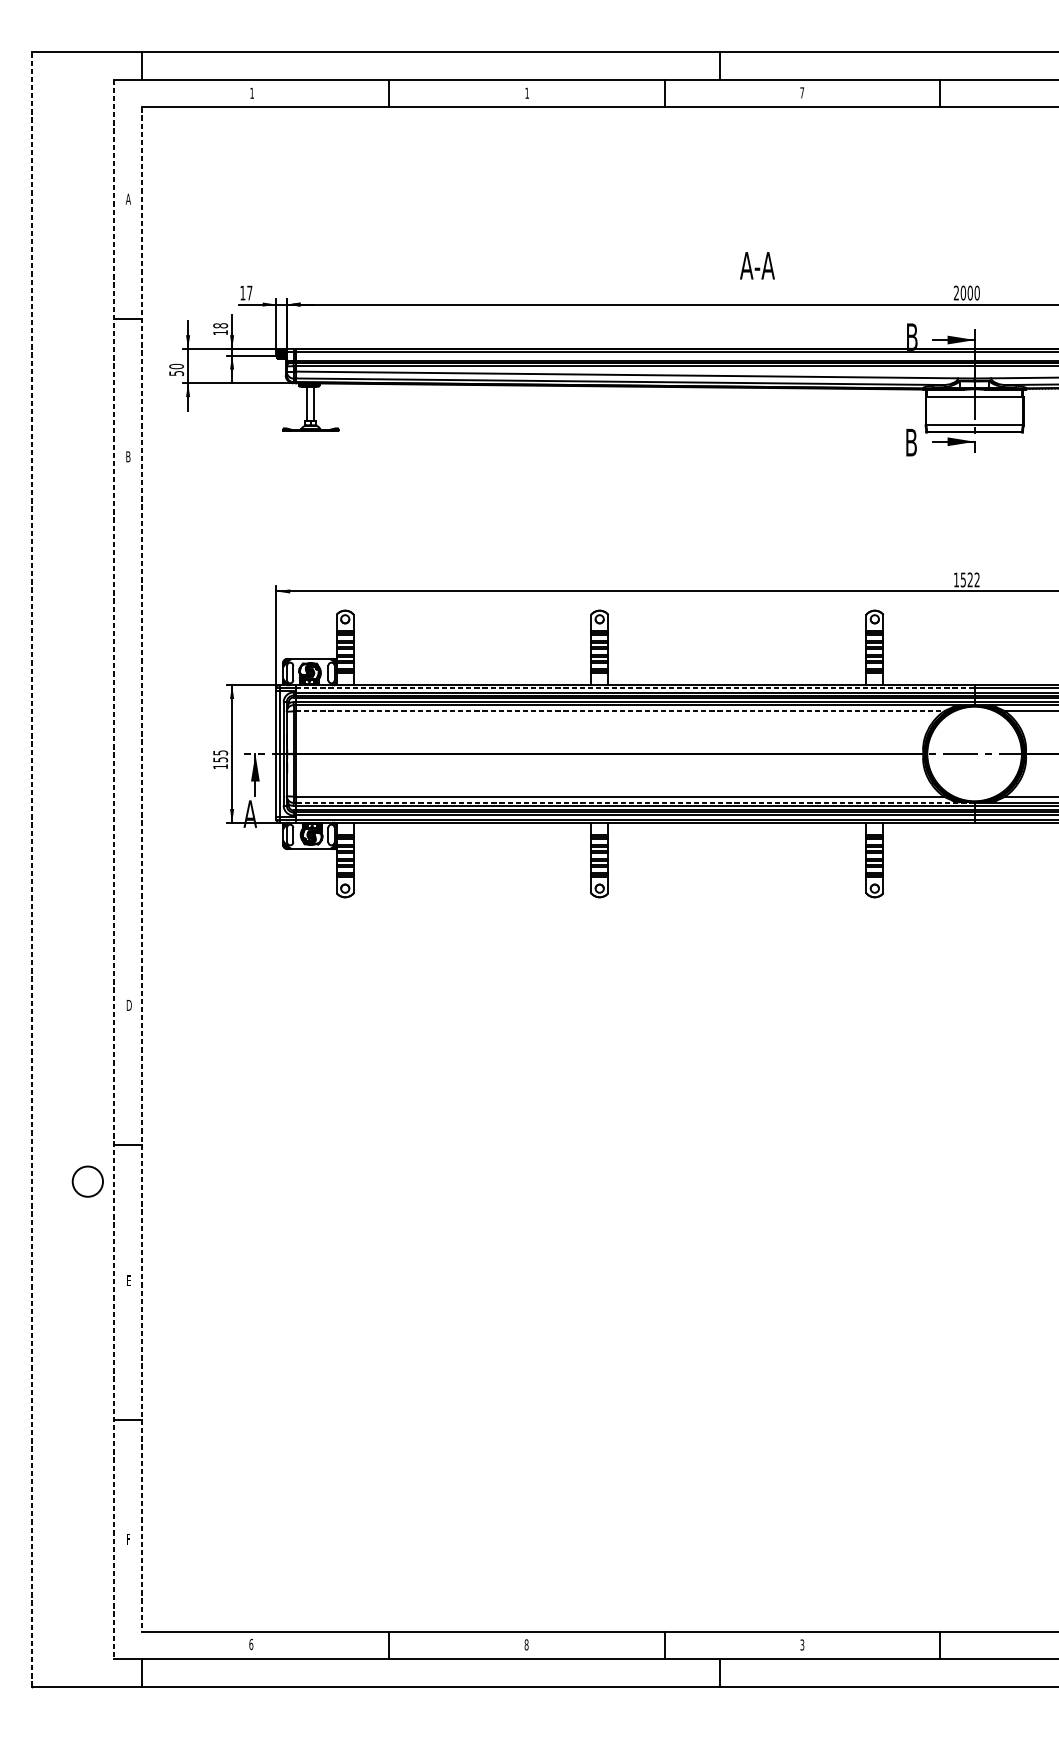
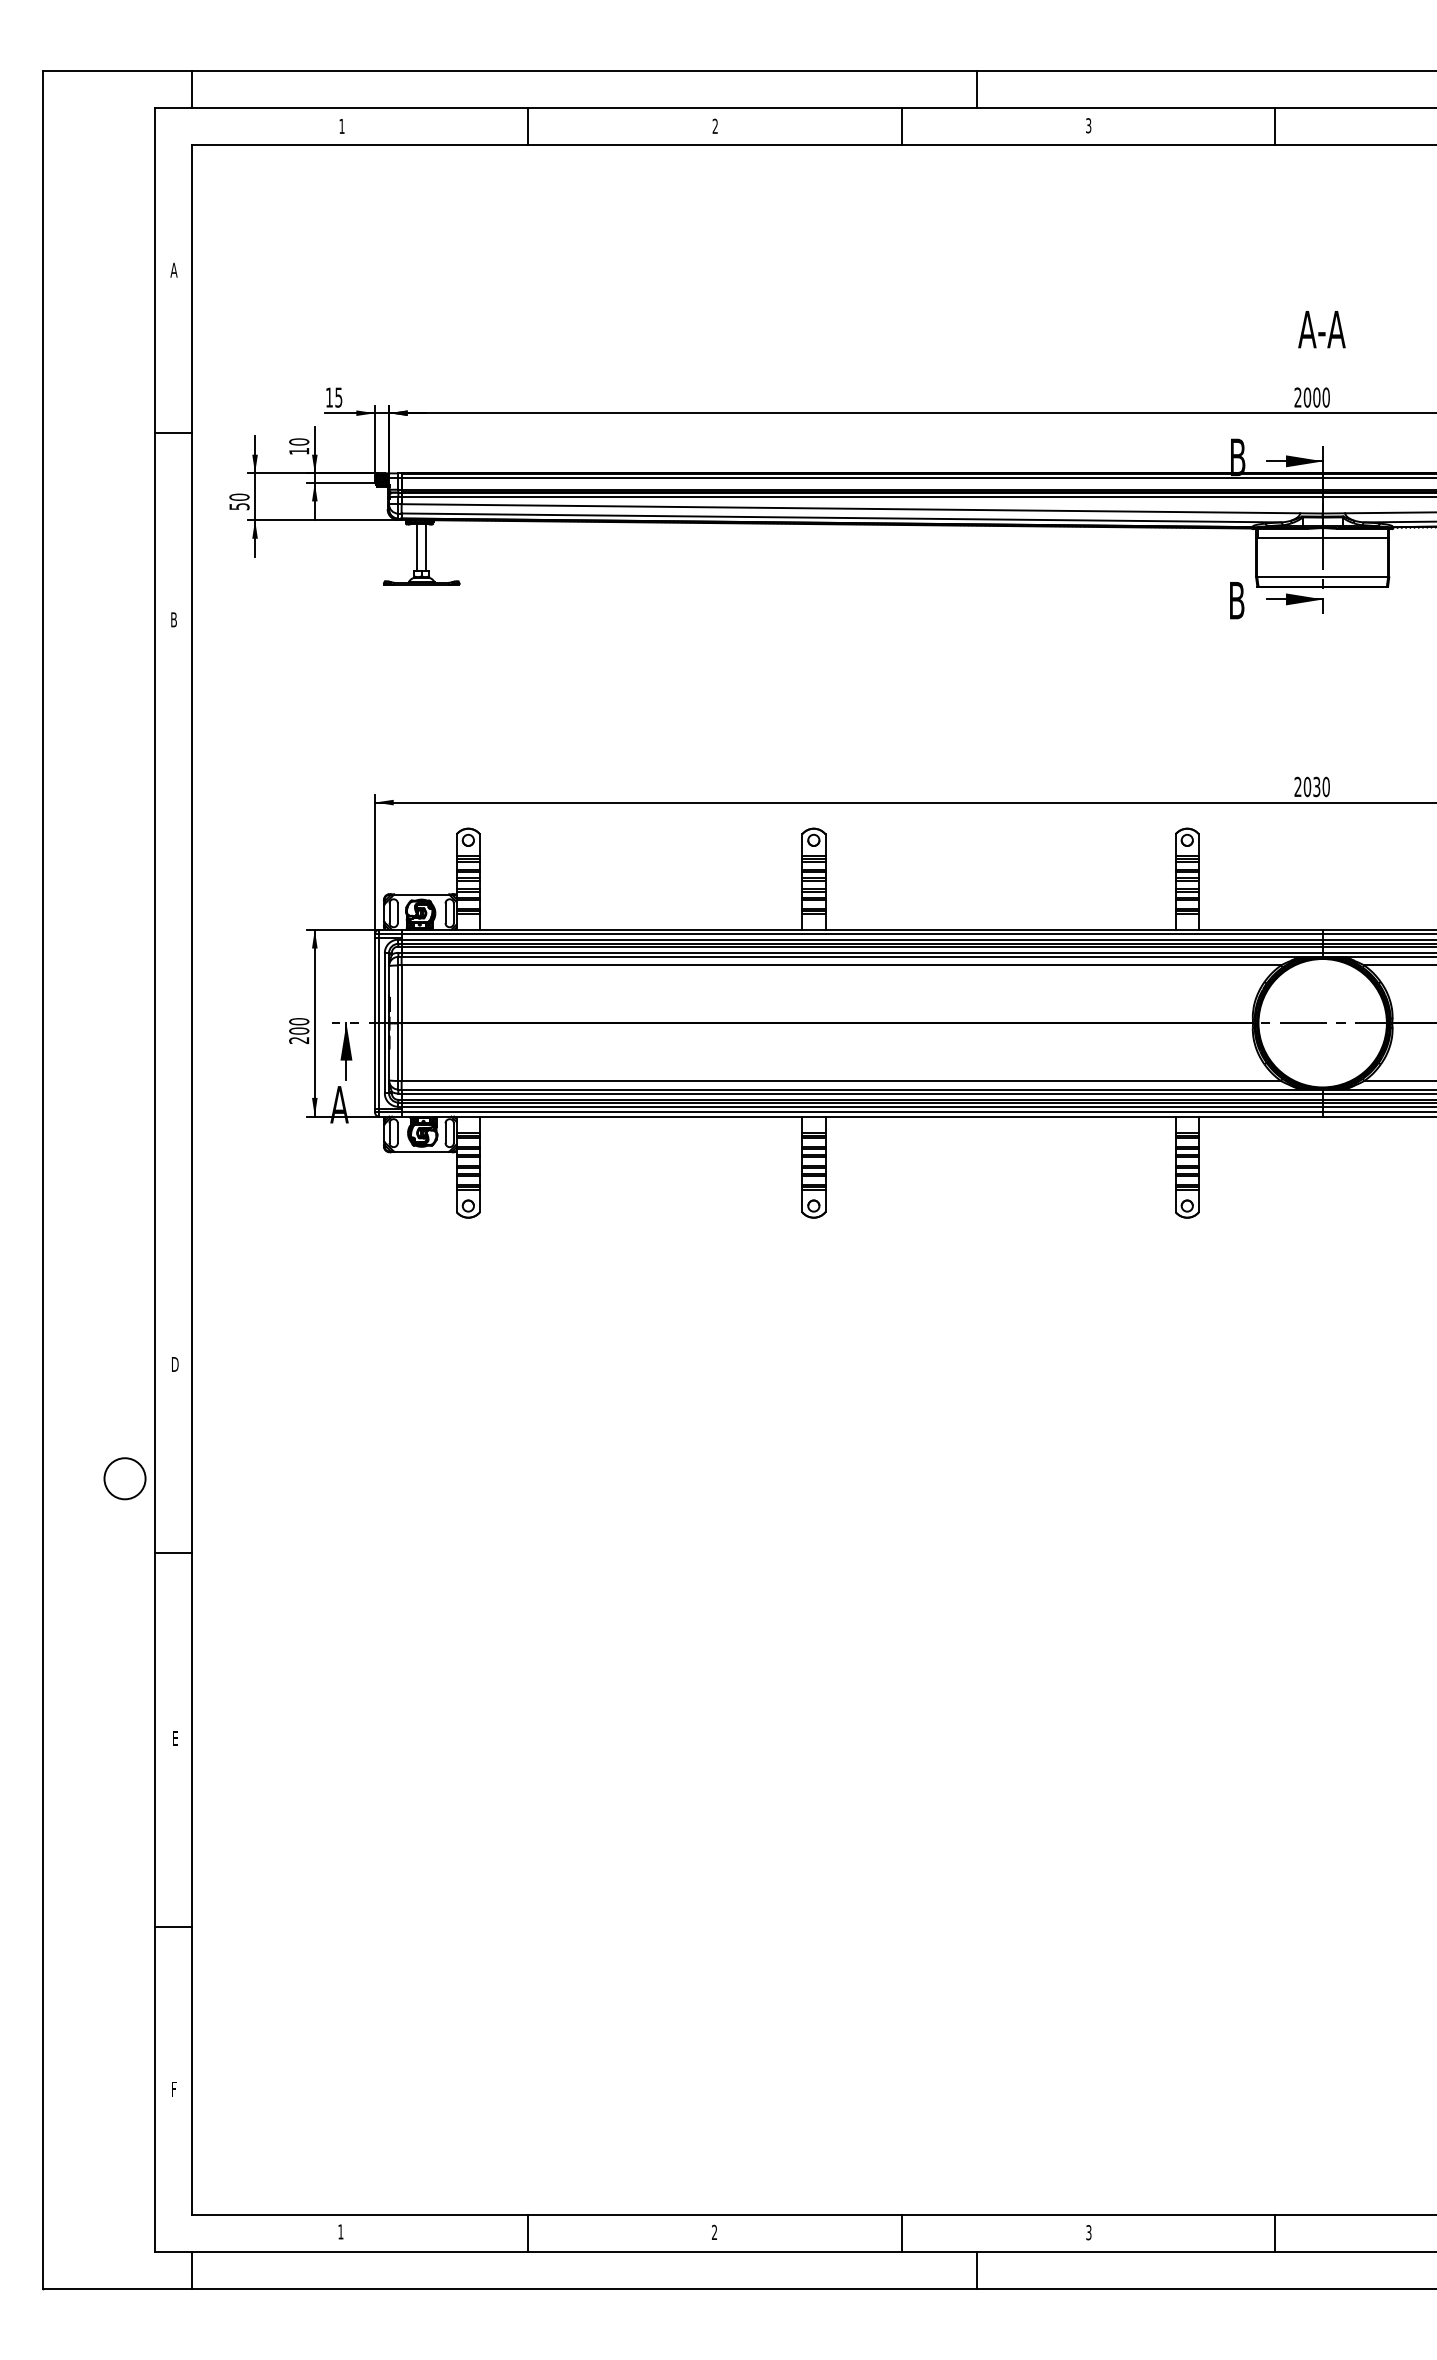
text: (526, 92) -> (714, 125), 1 -> 2
text: (802, 92) -> (1088, 125), 7 -> 3
text: (757, 265) -> (1321, 329), moved
text: (249, 293) -> (338, 397), 17 -> 15
text: (220, 325) -> (298, 441), 18 -> 10
text: (966, 579) -> (1311, 786), 1522 -> 2030
line: (635, 688) -> (862, 934), dashed -> solid
line: (620, 711) -> (841, 965), dashed -> solid
text: (220, 760) -> (299, 1031), 155 -> 200
line: (635, 802) -> (862, 1089), dashed -> solid
line: (31, 869) -> (42, 1179), dashed -> solid
line: (114, 869) -> (154, 1180), dashed -> solid
line: (141, 869) -> (192, 1180), dashed -> solid
circle: (87, 1181) -> (124, 1478), moved
text: (251, 1644) -> (340, 2231), 6 -> 1
text: (526, 1644) -> (714, 2232), 8 -> 2

